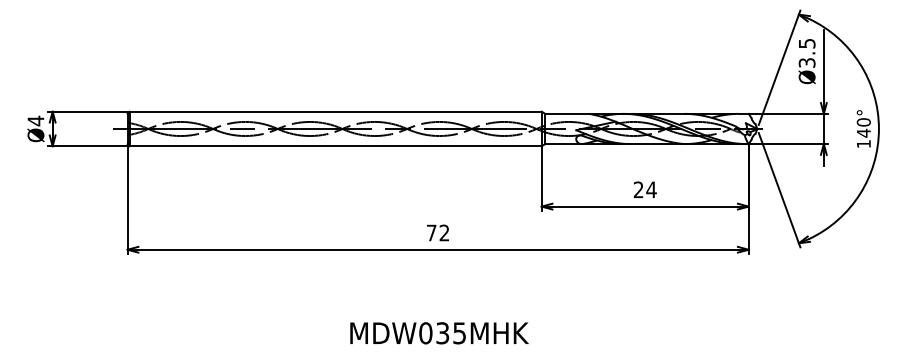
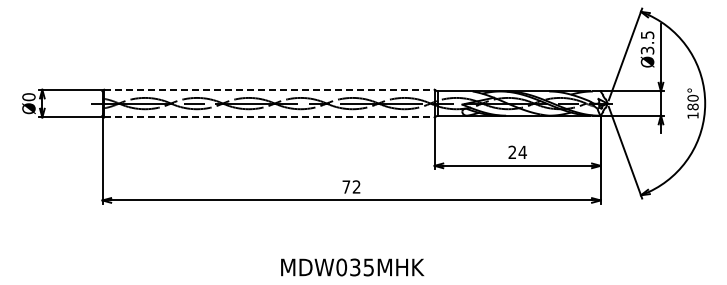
line: (335, 111) -> (269, 89), solid -> dashed
text: (35, 121) -> (28, 97), Ø4 -> Ø0
text: (863, 132) -> (692, 106), 140° -> 180°
line: (335, 146) -> (269, 117), solid -> dashed

